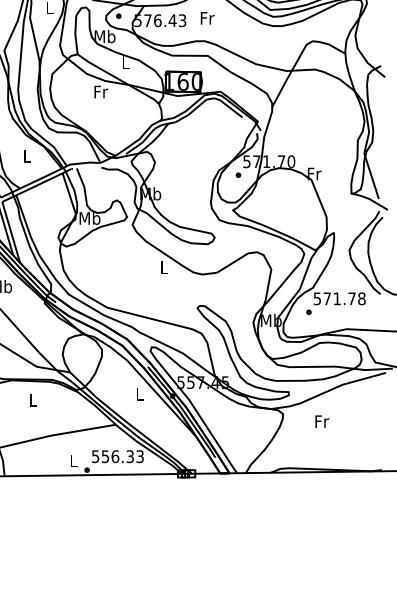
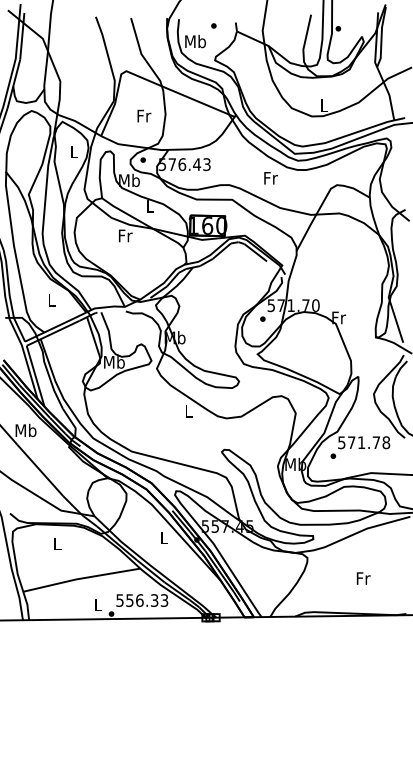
text: (207, 18) -> (270, 178), moved
text: (322, 421) -> (363, 578), moved

